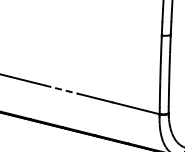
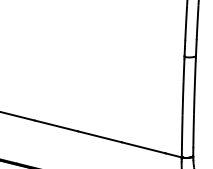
line: (61, 89) -> (56, 125), dashed -> solid

